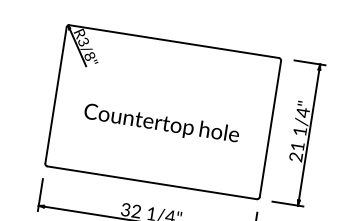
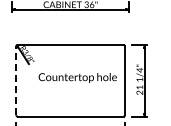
line: (56, 94) -> (16, 80), solid -> dashed
text: (161, 123) -> (77, 77), moved

